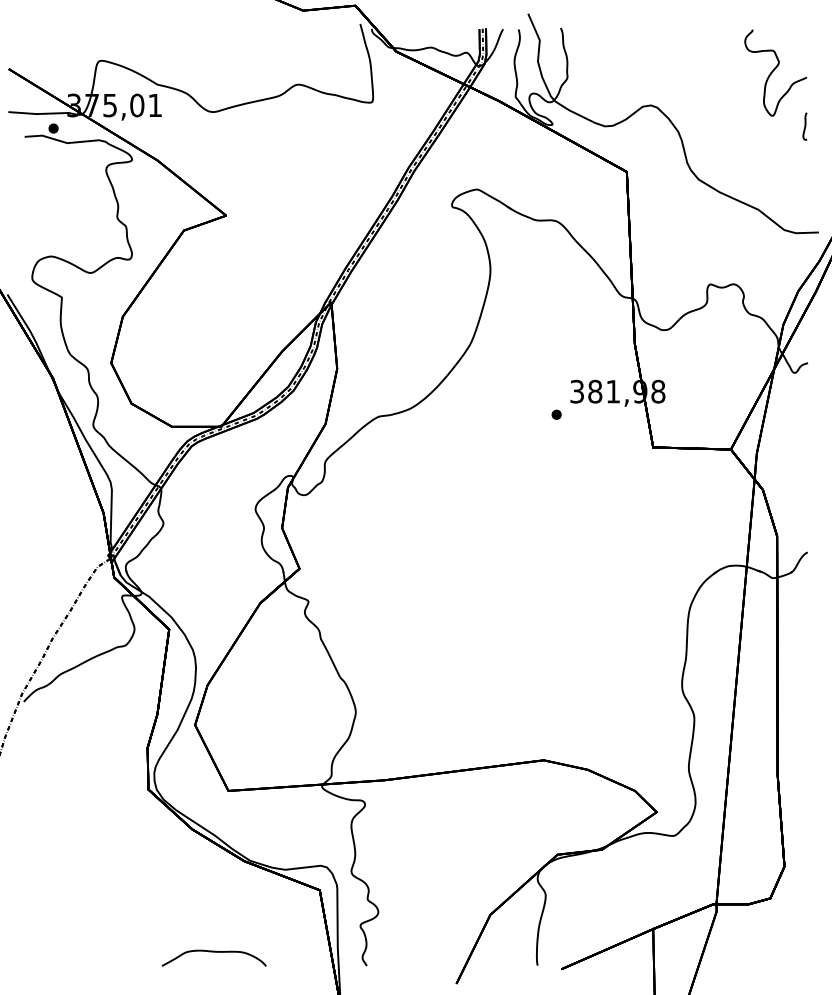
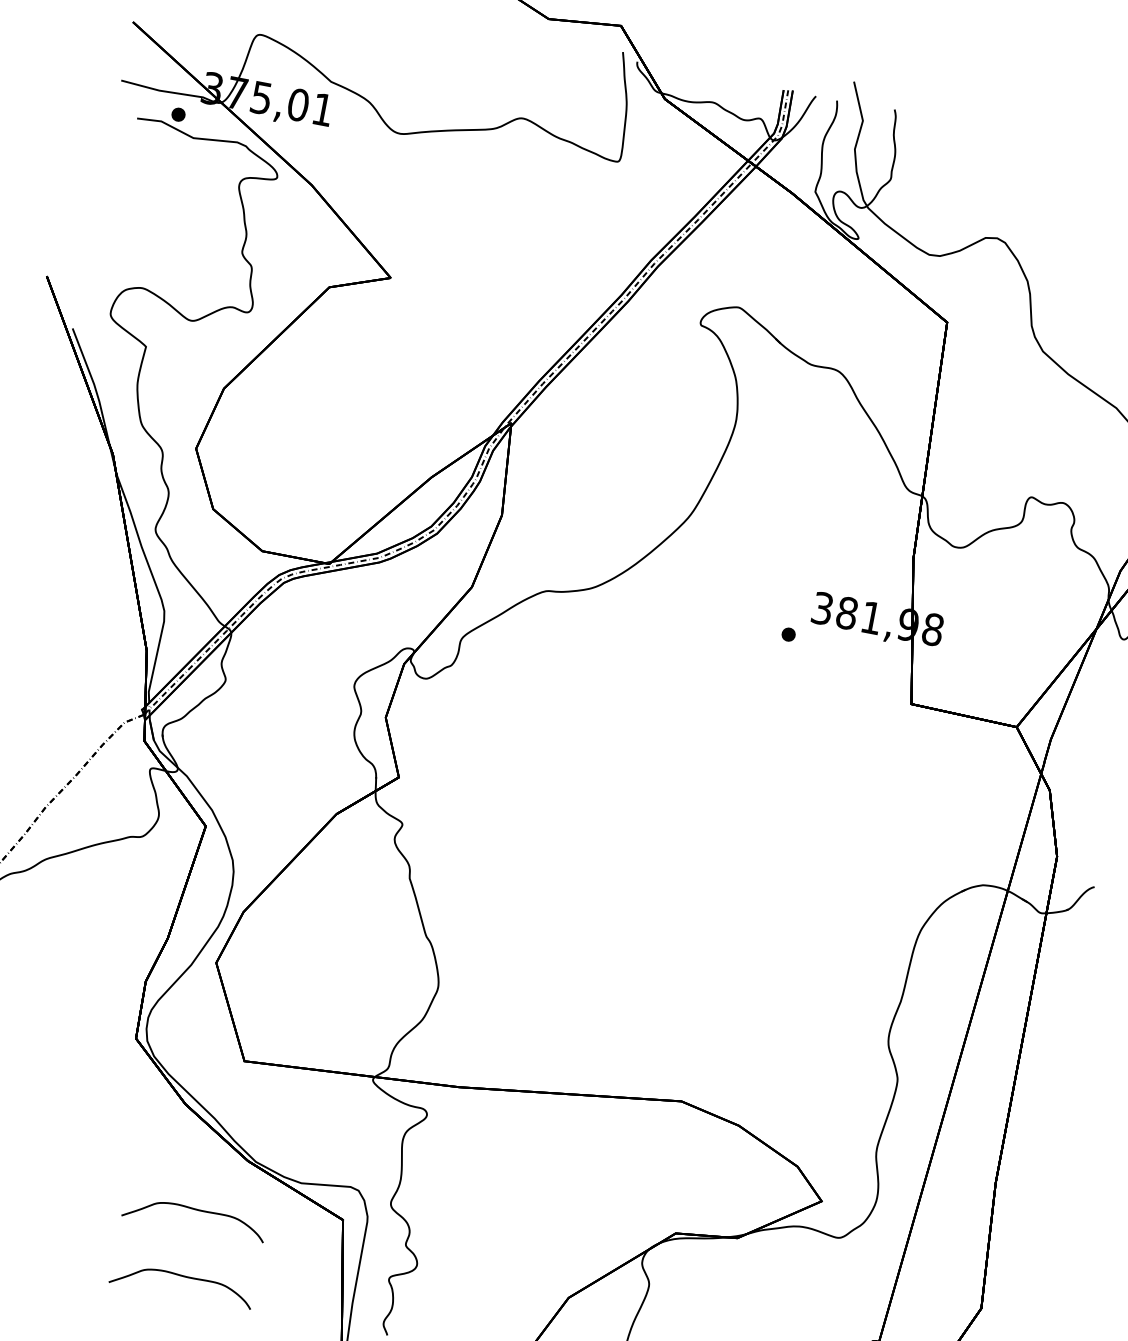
curve: (213, 903) -> (194, 1210), added

